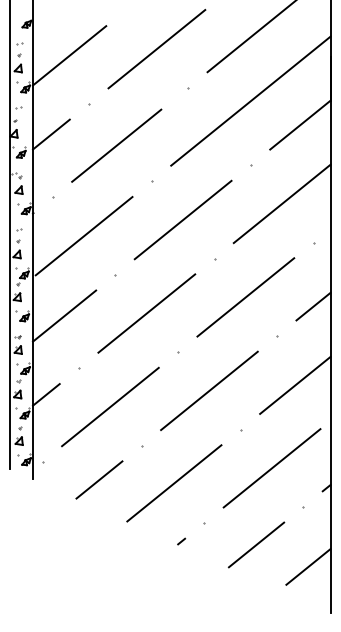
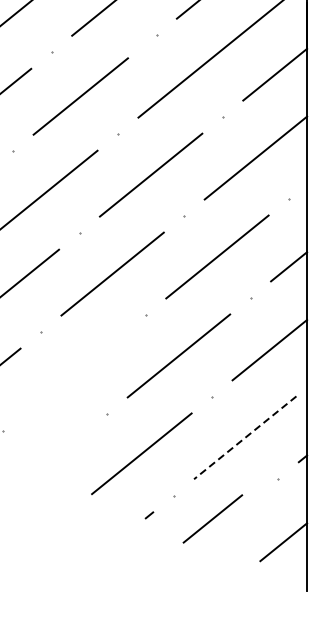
line: (110, 406) -> (74, 372), removed
line: (271, 468) -> (244, 438), solid -> dashed
line: (99, 479) -> (62, 449), removed
line: (256, 544) -> (212, 518), moved

